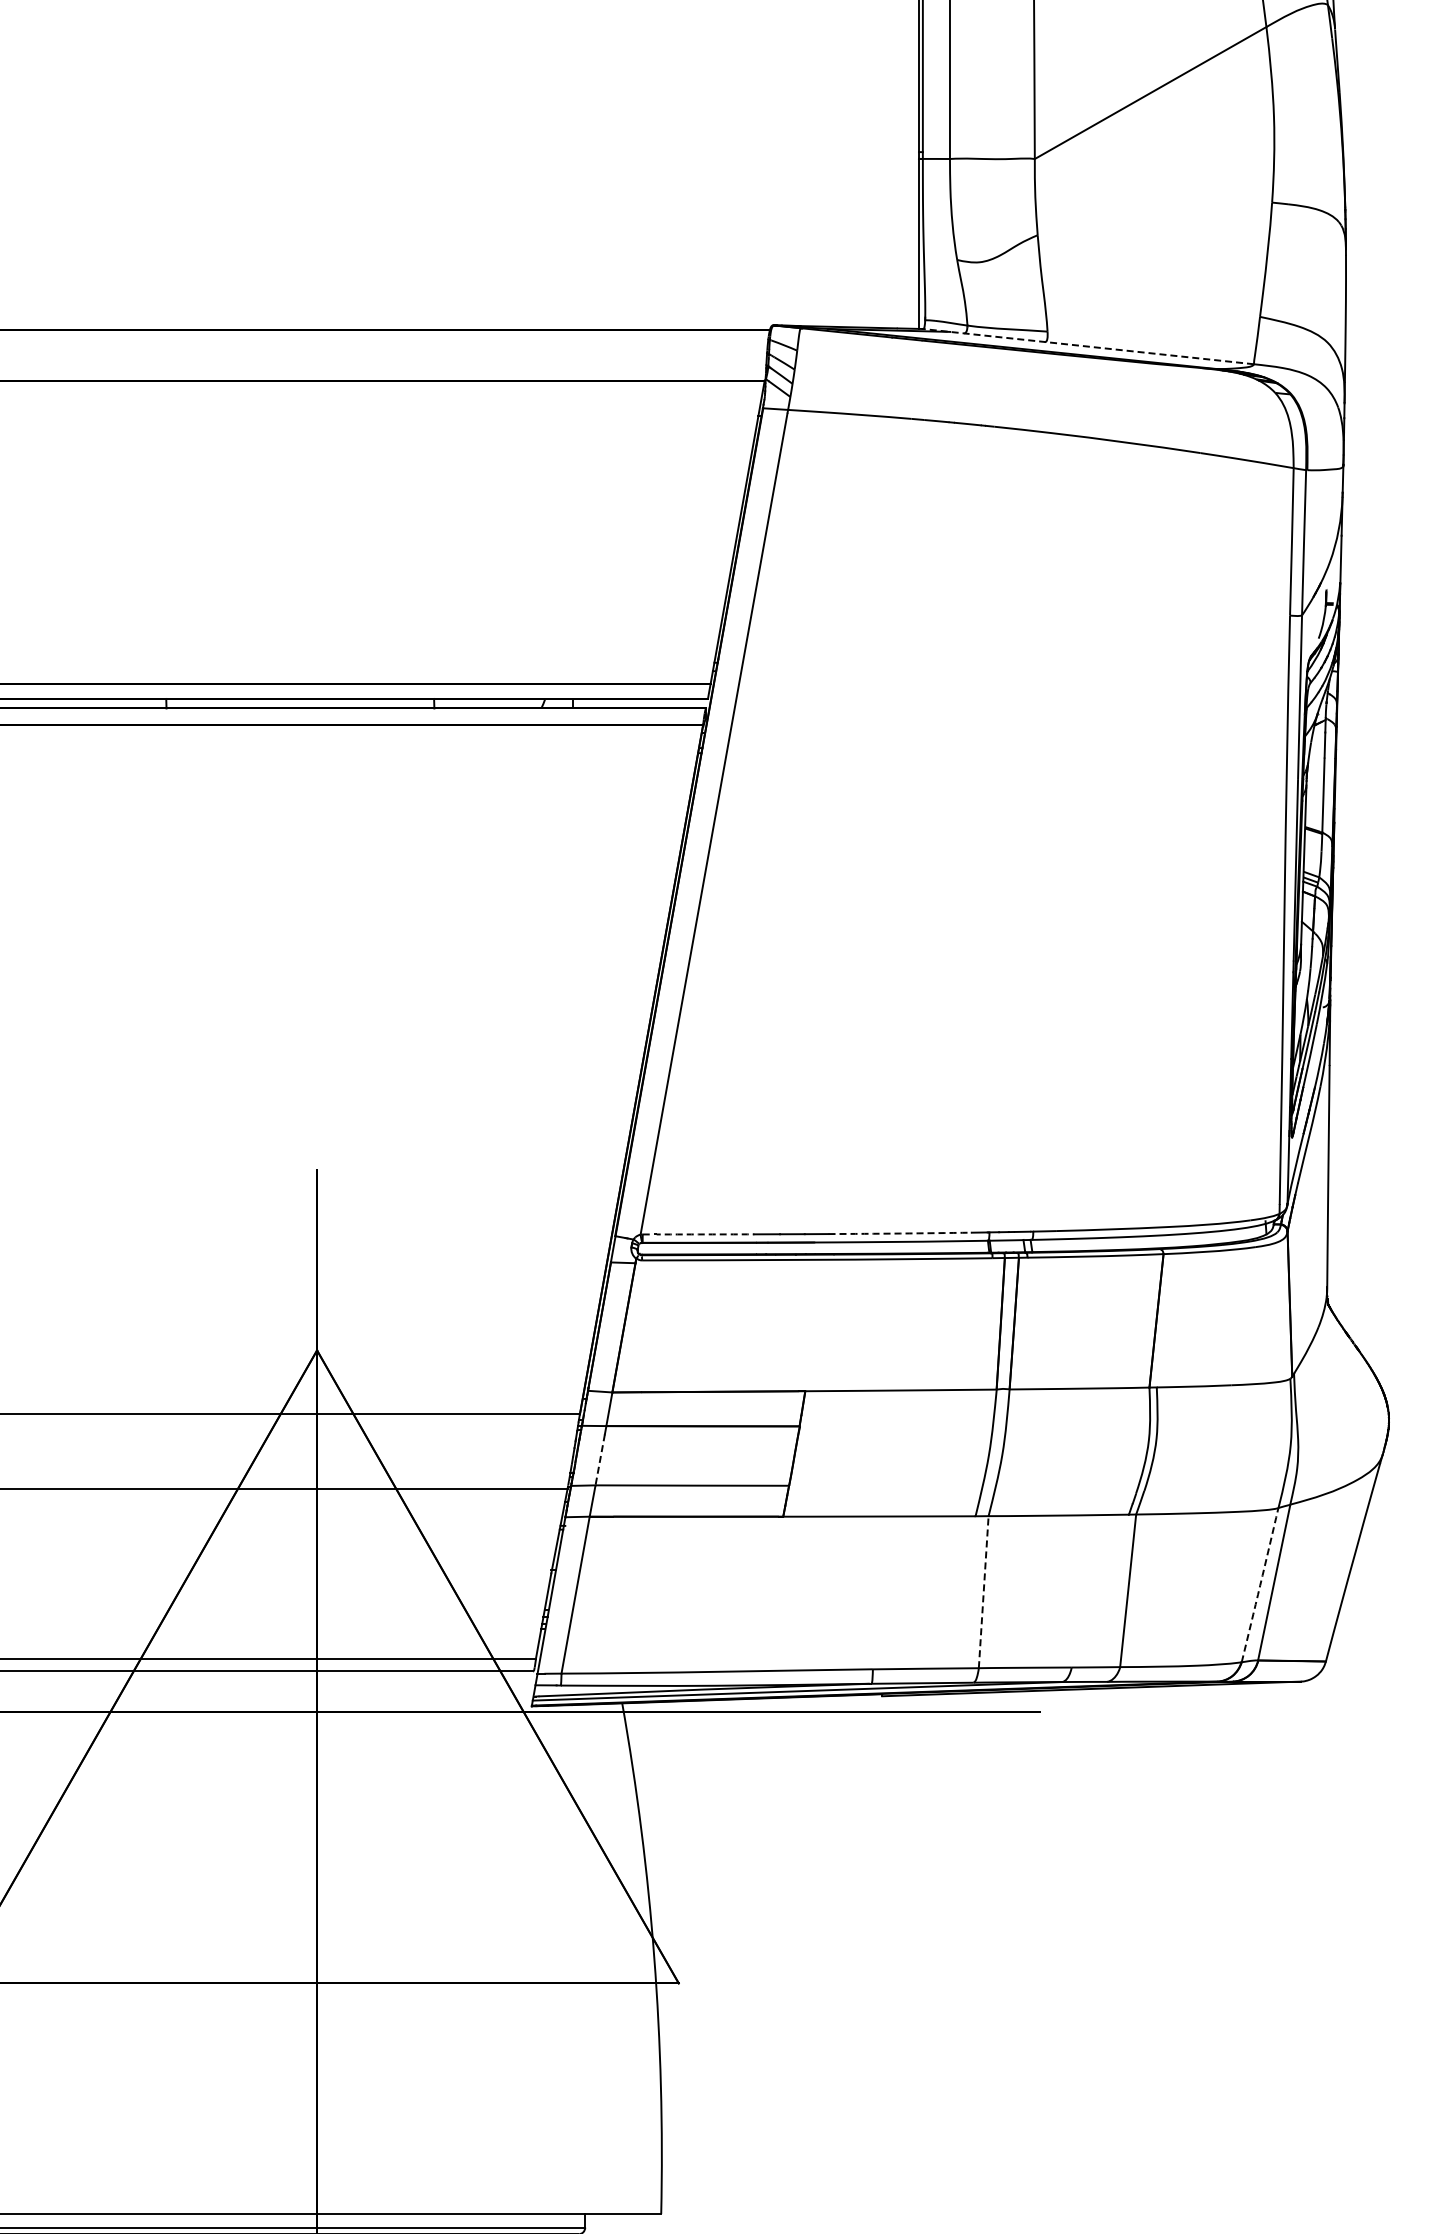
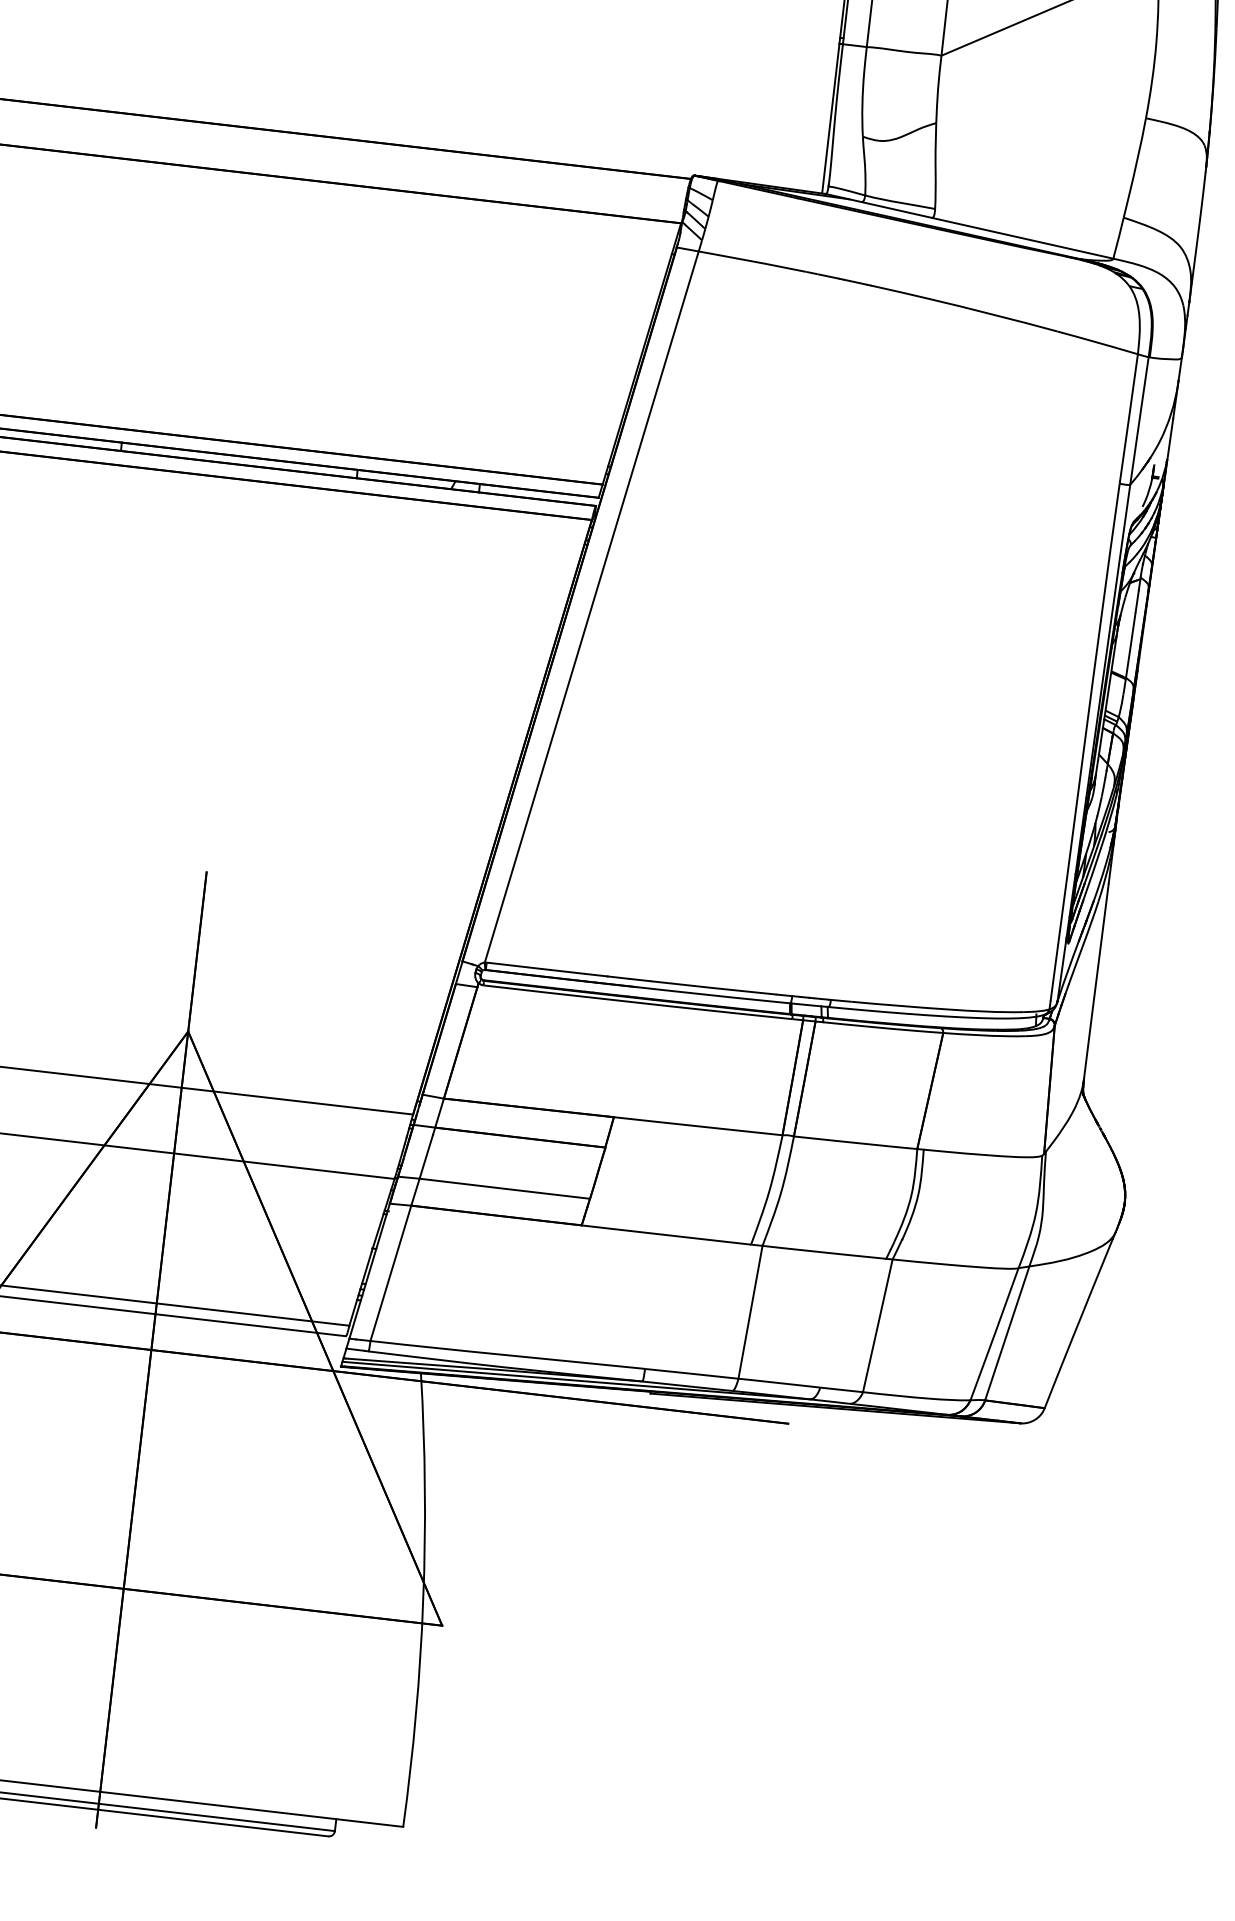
line: (1088, 346) -> (969, 226), dashed -> solid
arc: (900, 1233) -> (713, 988), dashed -> solid
arc: (698, 1234) -> (535, 968), dashed -> solid
line: (600, 1459) -> (426, 1156), dashed -> solid
arc: (1260, 1585) -> (994, 1334), dashed -> solid
line: (983, 1591) -> (750, 1311), dashed -> solid

